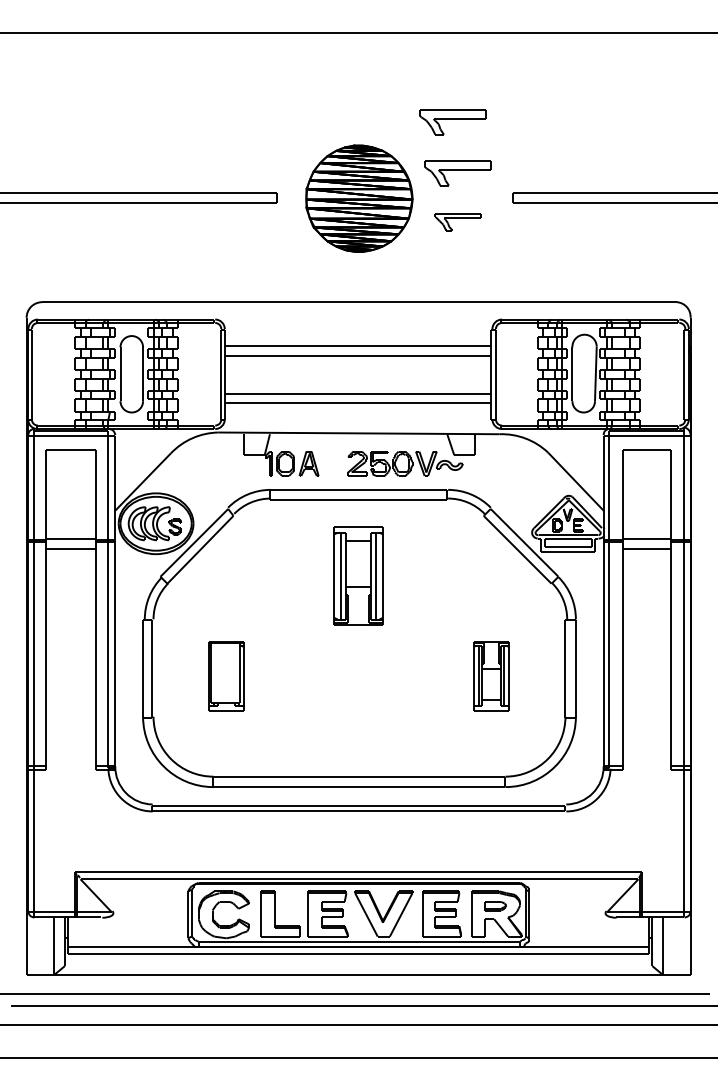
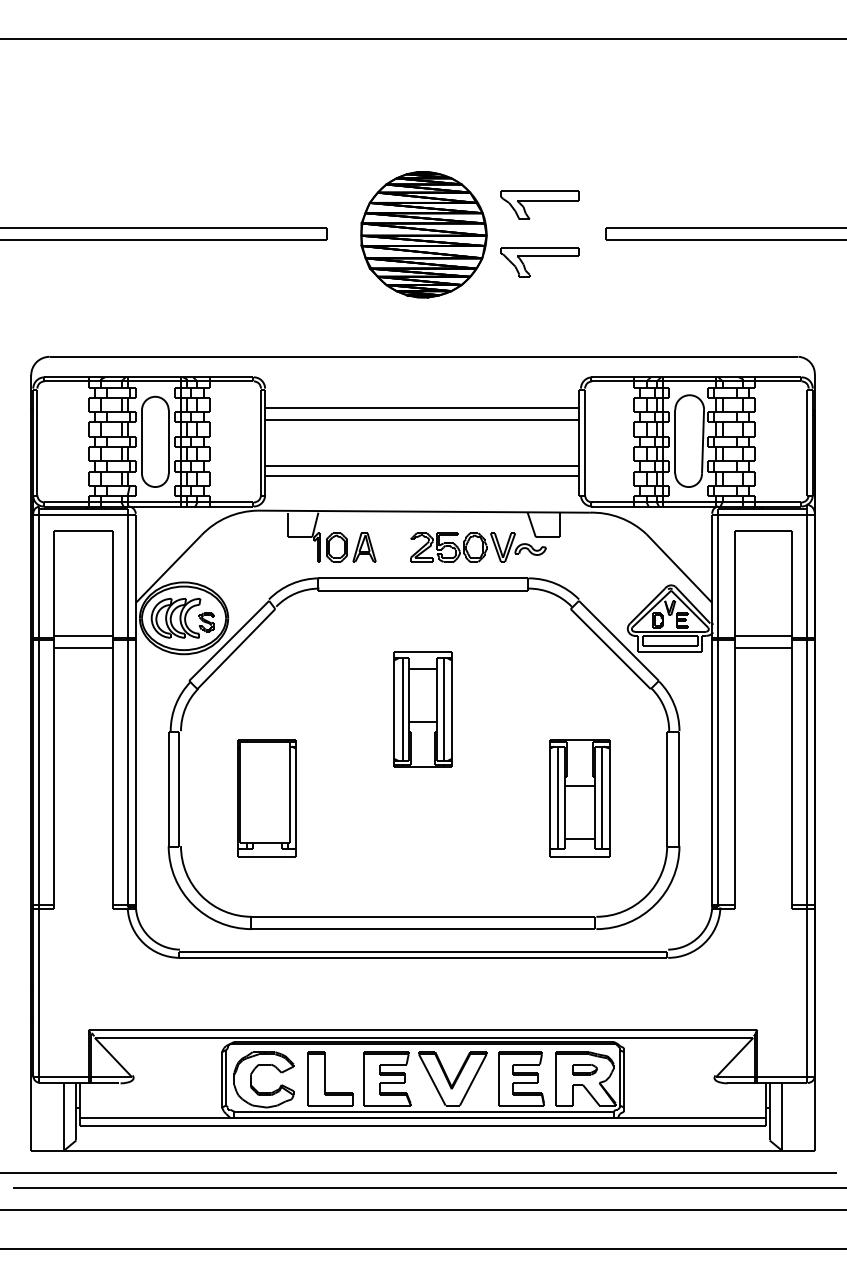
part: (452, 122) -> (533, 144), removed
part: (457, 221) -> (539, 261), size x1.43
part: (358, 575) -> (422, 708), moved
part: (226, 676) -> (267, 798), size x1.43
part: (491, 676) -> (579, 798), size x1.43

